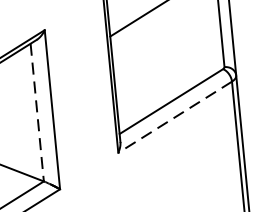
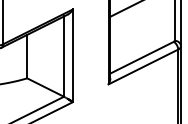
line: (36, 114) -> (63, 57), dashed -> solid
line: (175, 118) -> (143, 67), dashed -> solid

